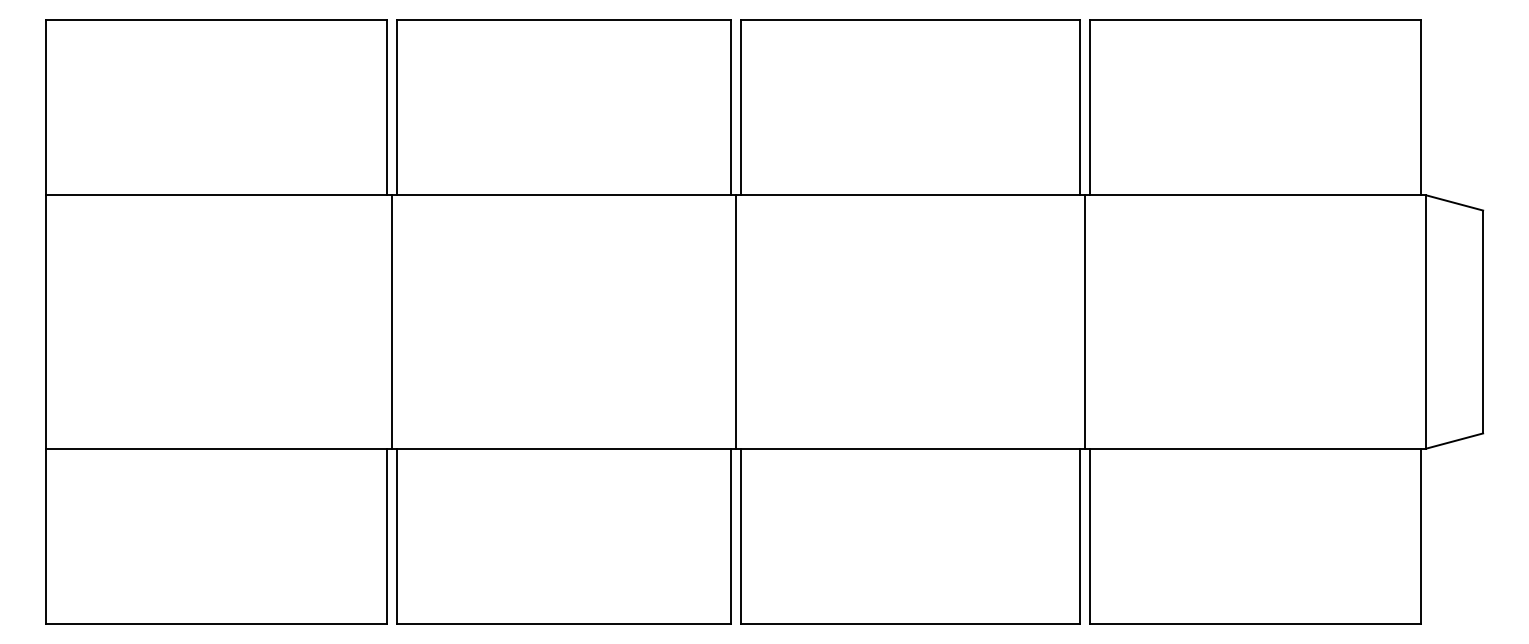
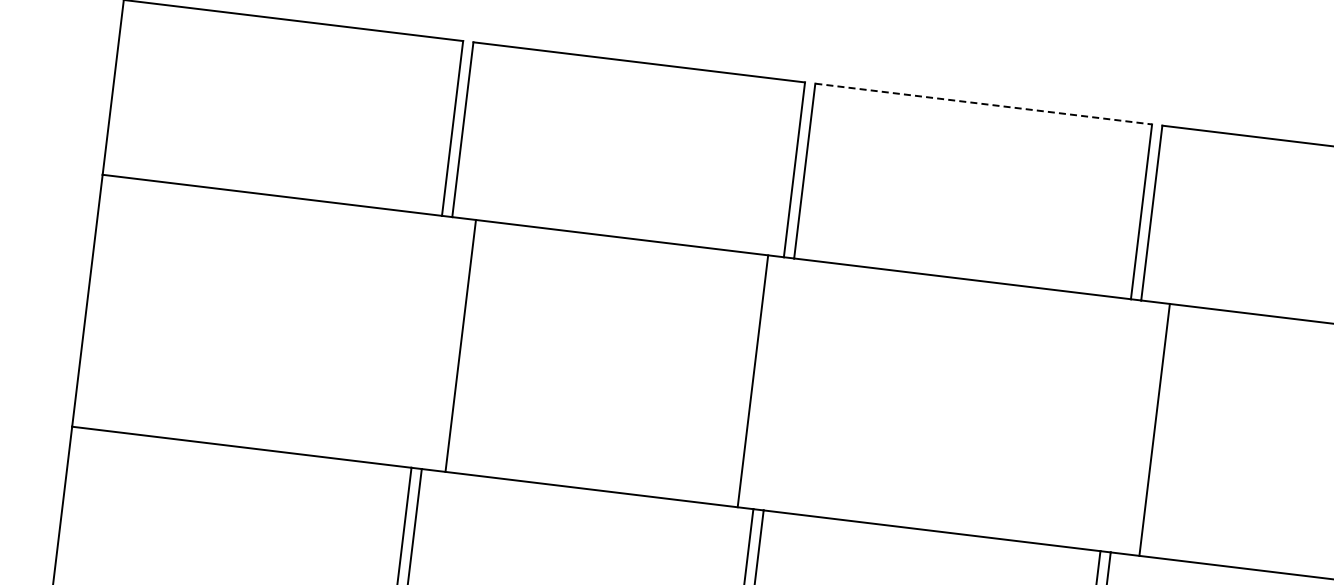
line: (911, 19) -> (984, 104), solid -> dashed
line: (392, 321) -> (461, 345), moved
line: (736, 321) -> (753, 380), moved
line: (1085, 321) -> (1155, 429), moved

